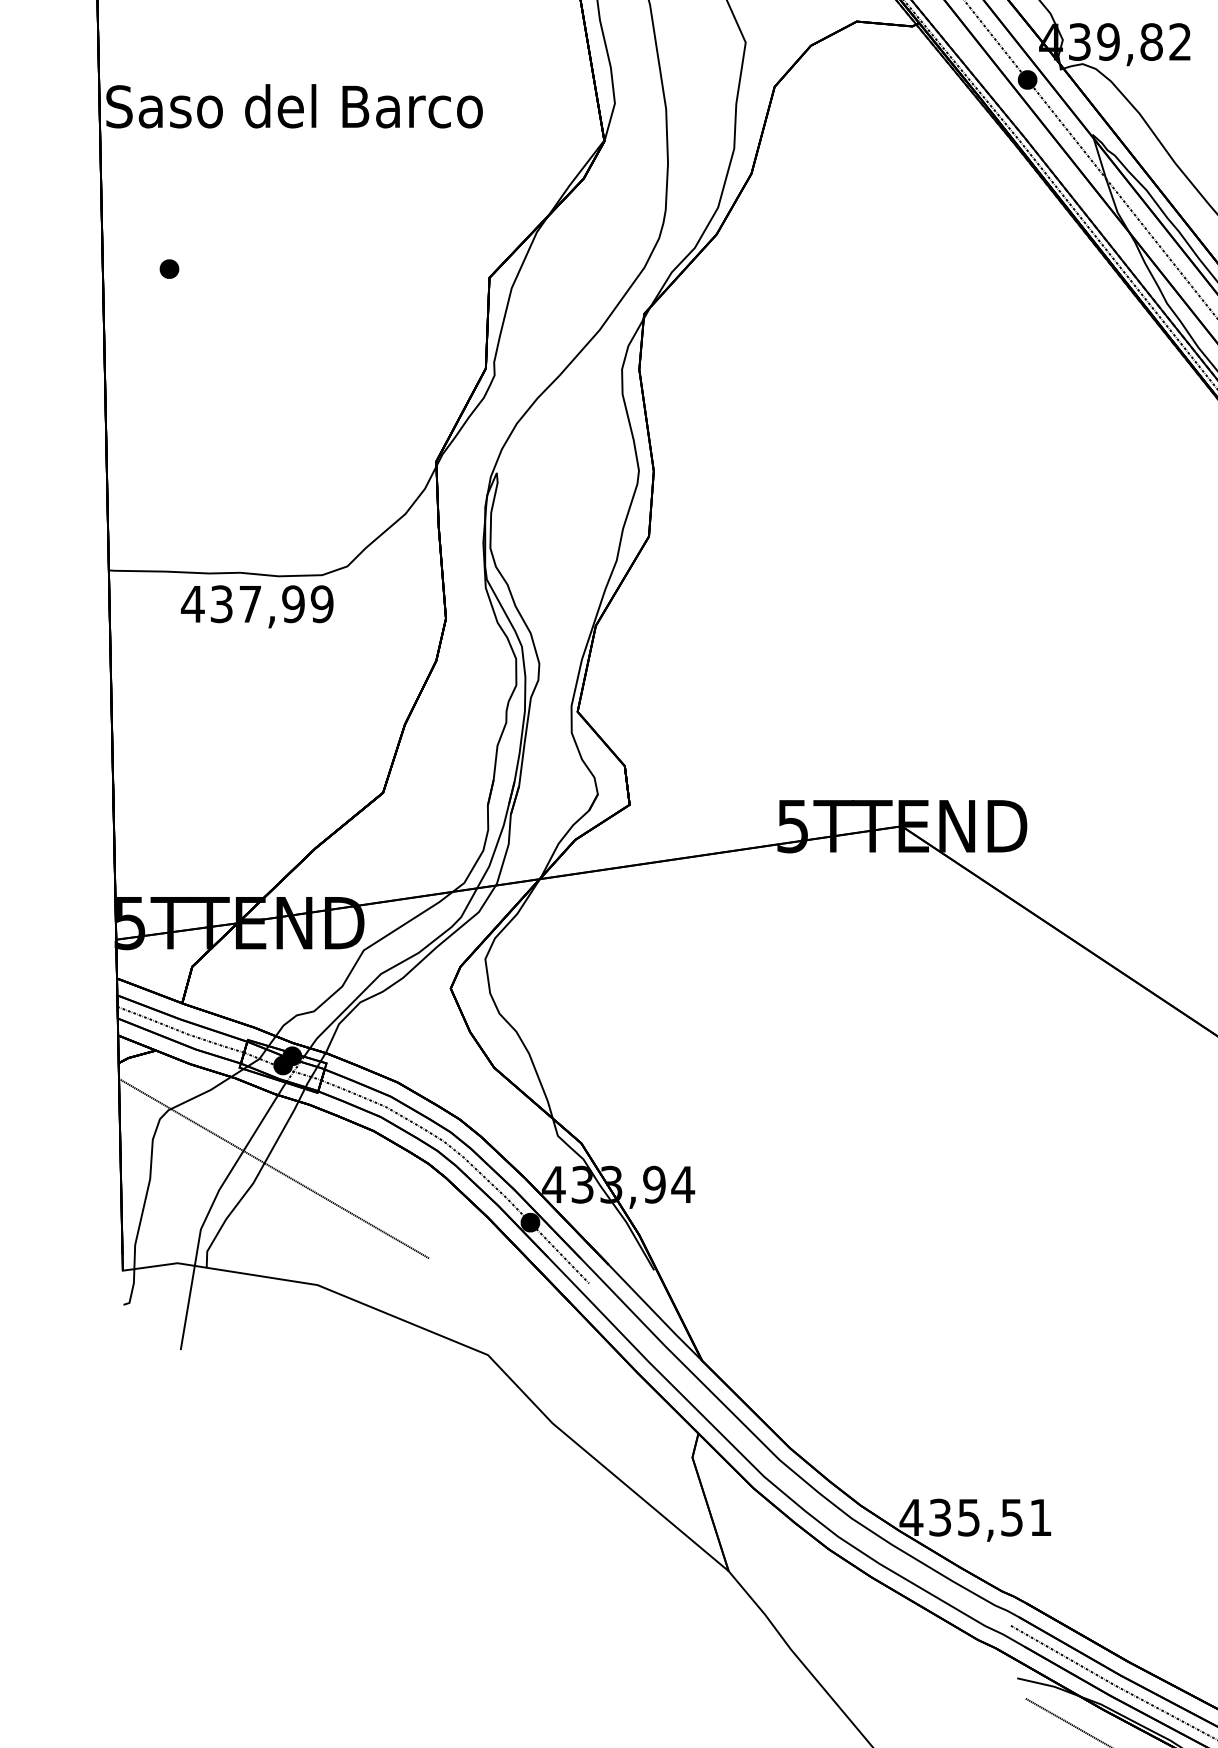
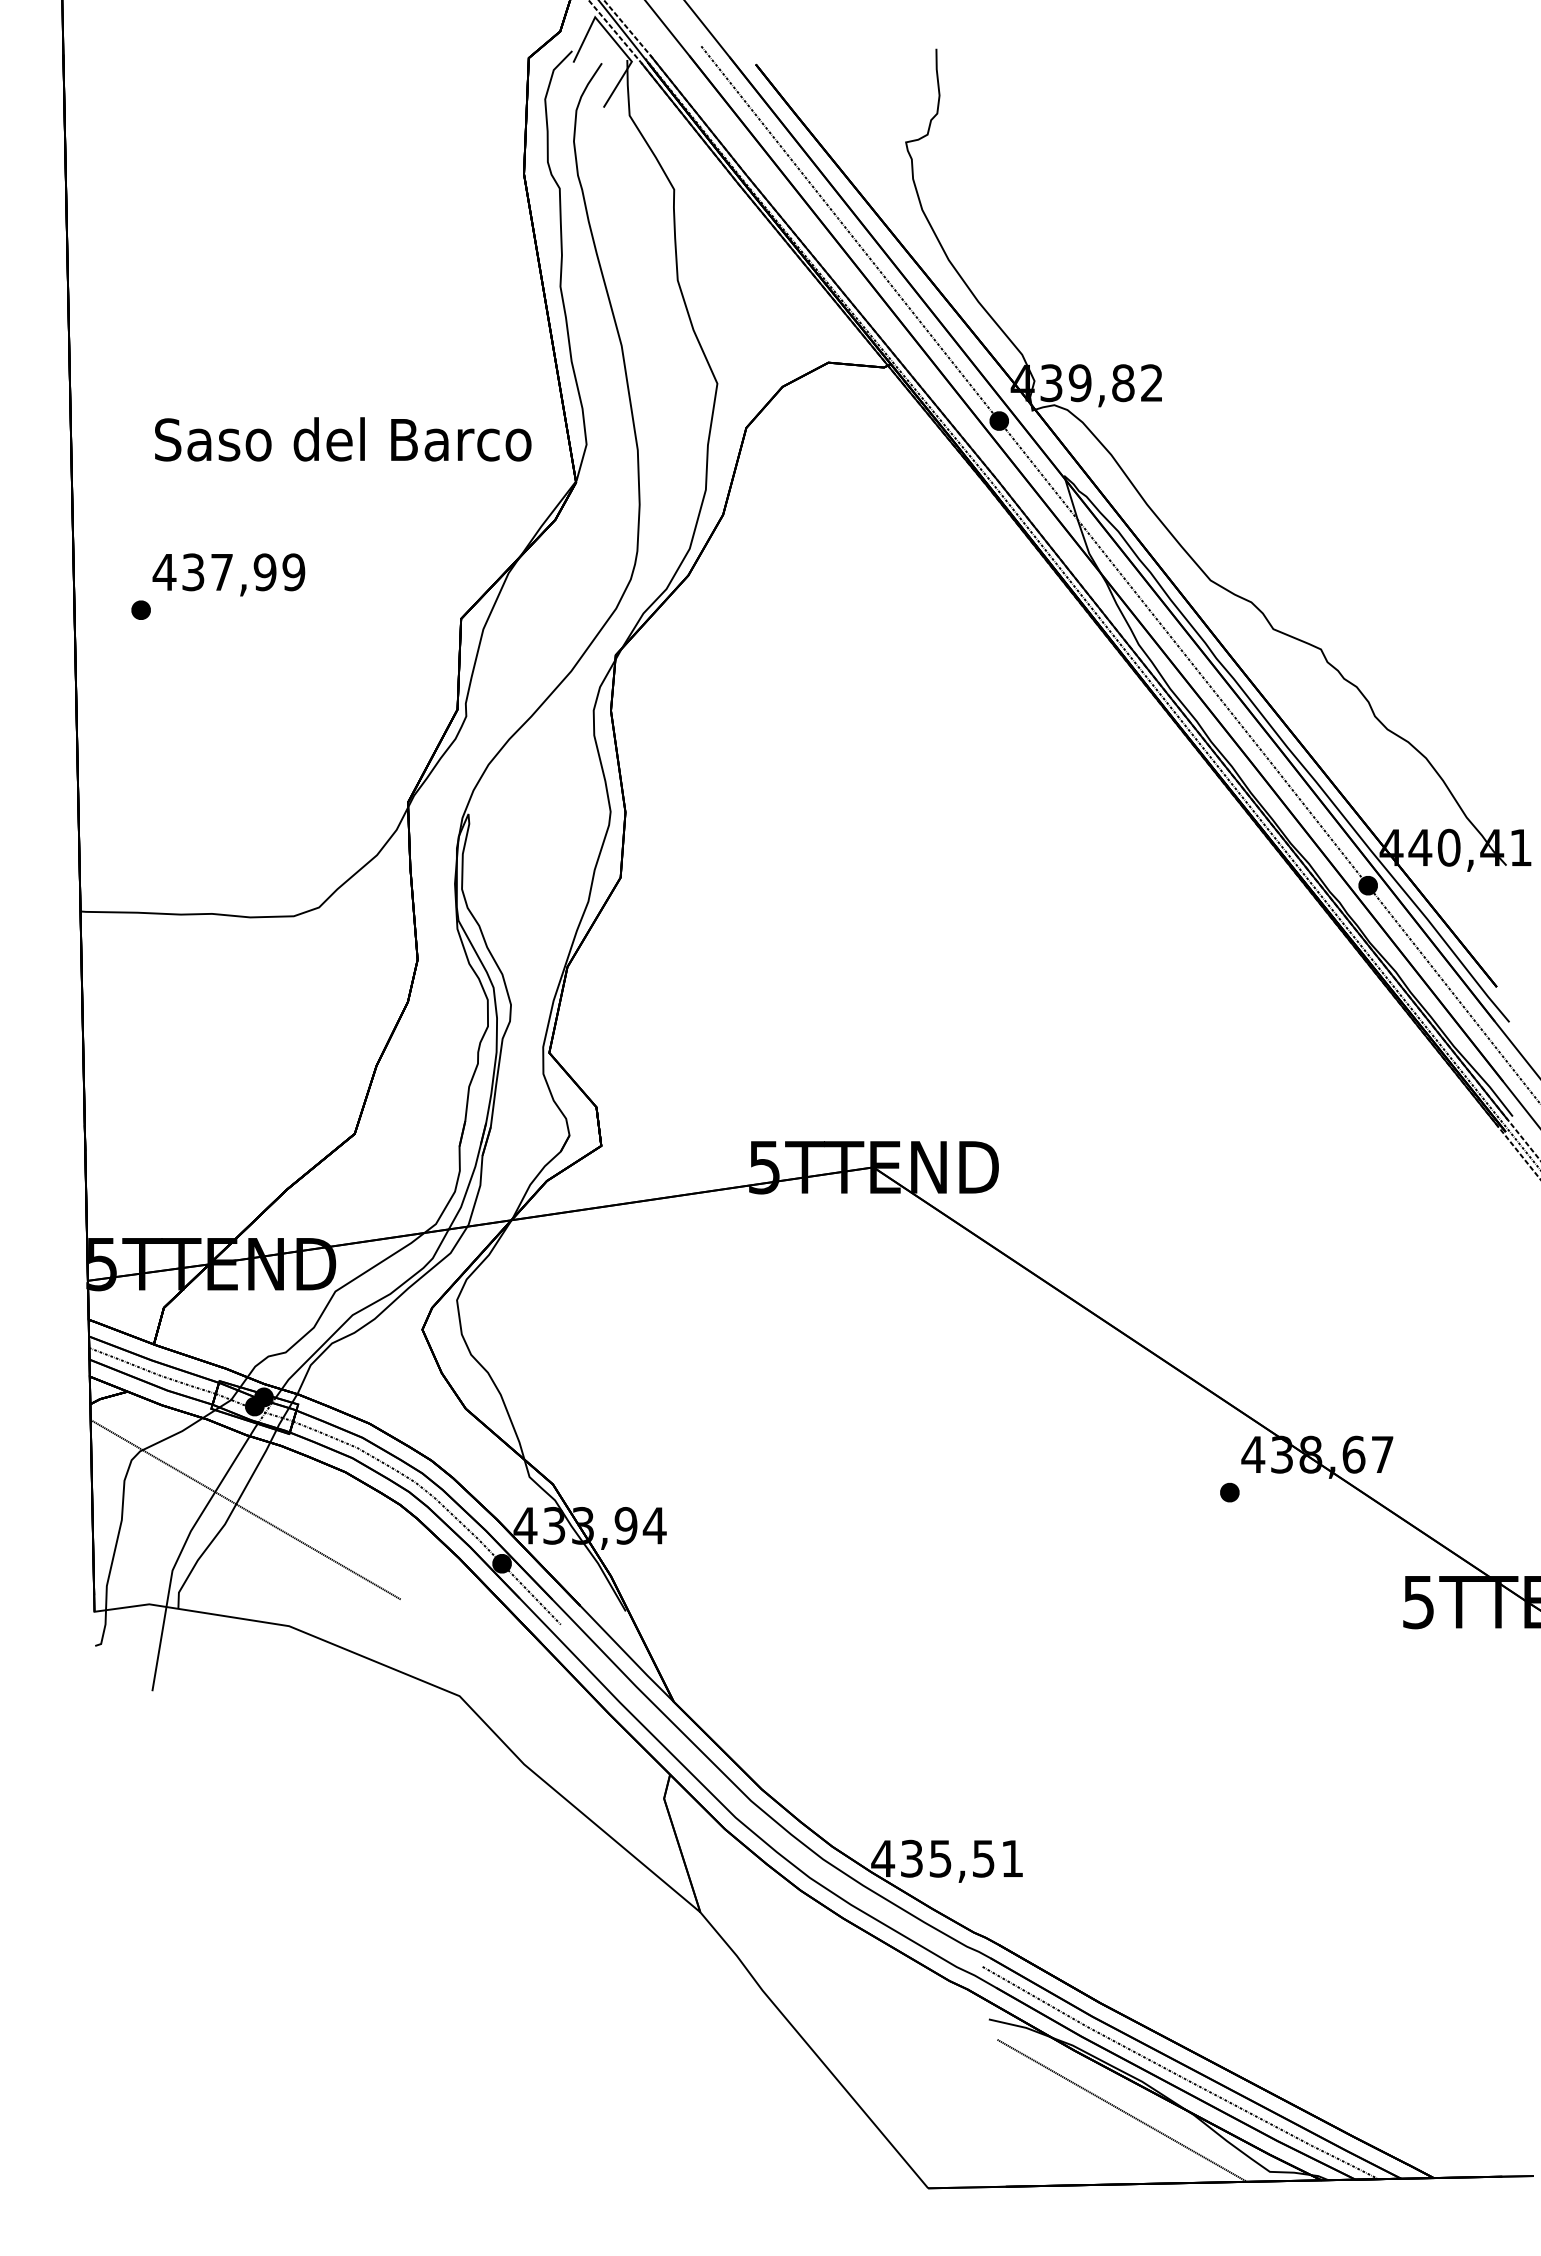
text: (294, 106) -> (343, 439), moved
text: (256, 606) -> (228, 574), moved

